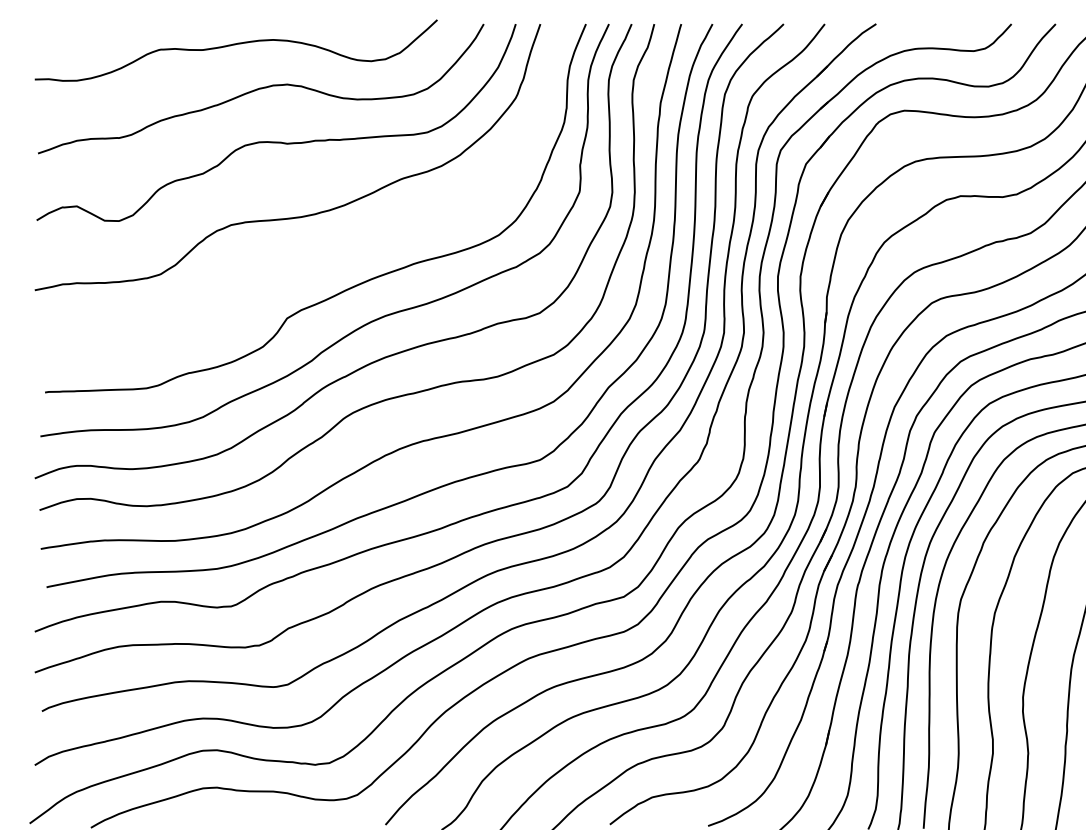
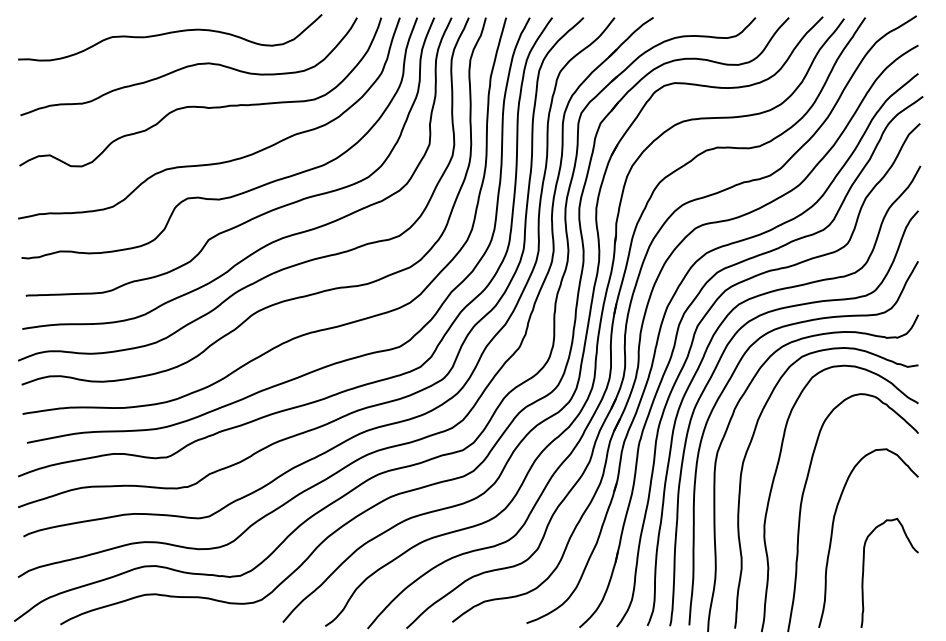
curve: (326, 256) -> (238, 193), added

